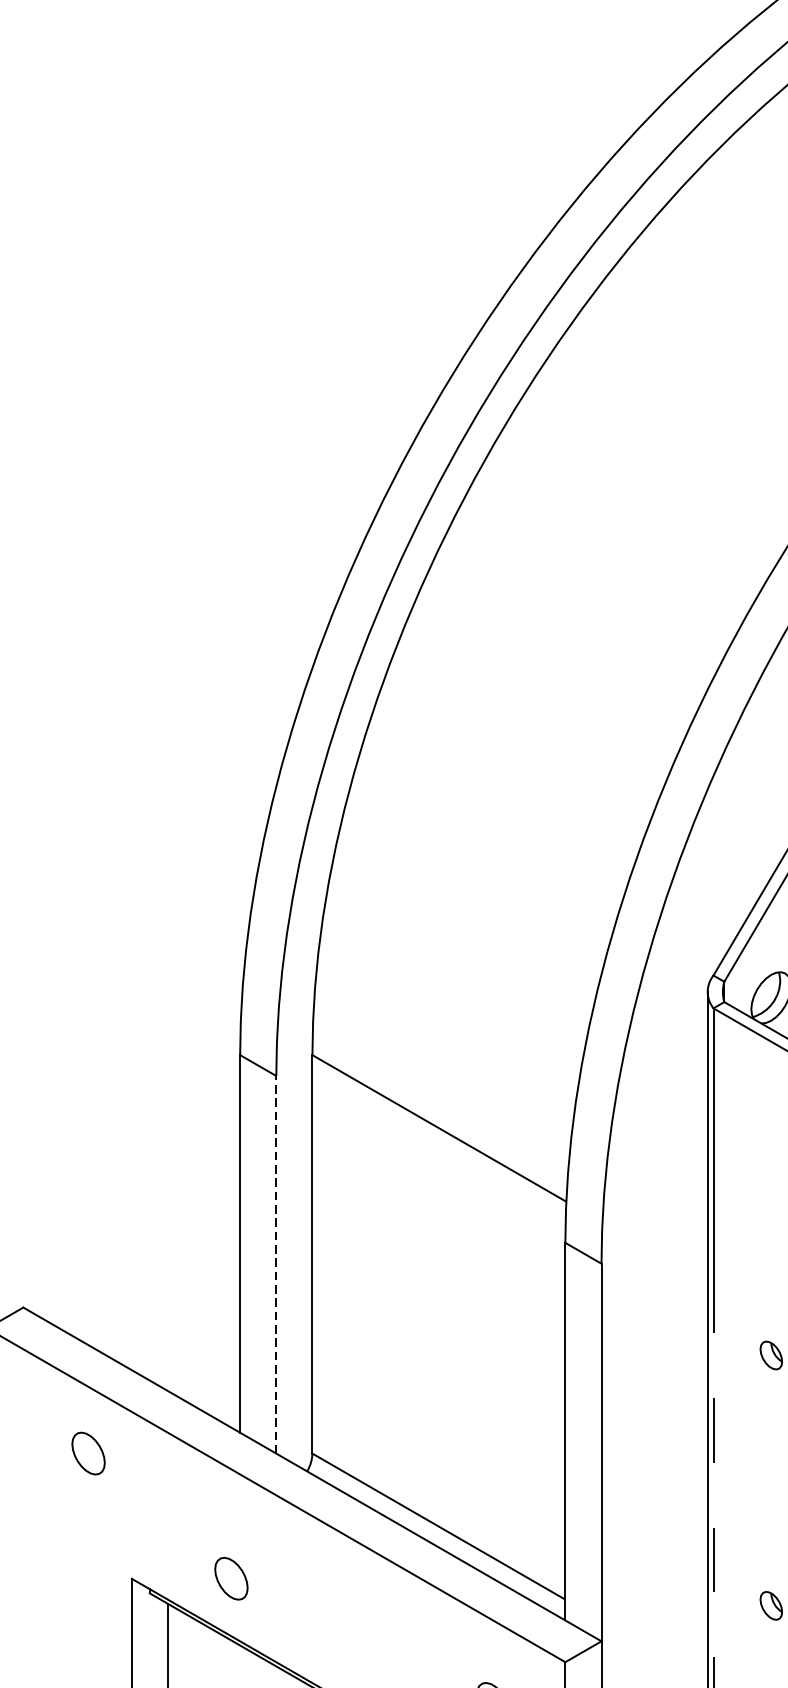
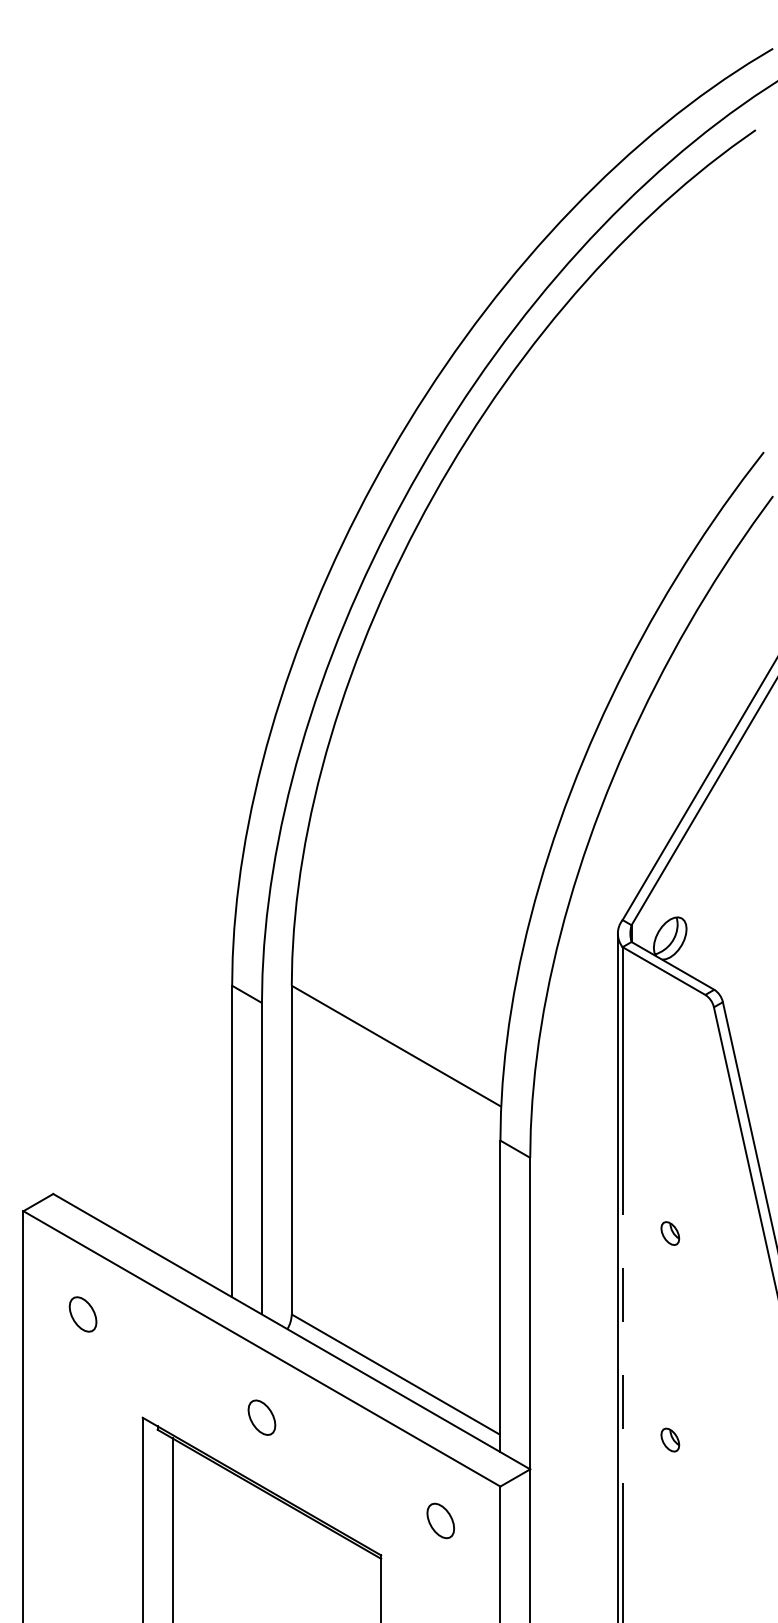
line: (275, 1264) -> (261, 1158), dashed -> solid
part: (87, 1453) -> (82, 1314), moved
part: (230, 1578) -> (261, 1417), moved

